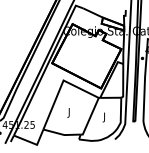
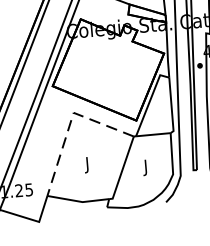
line: (60, 86) -> (69, 123), solid -> dashed

